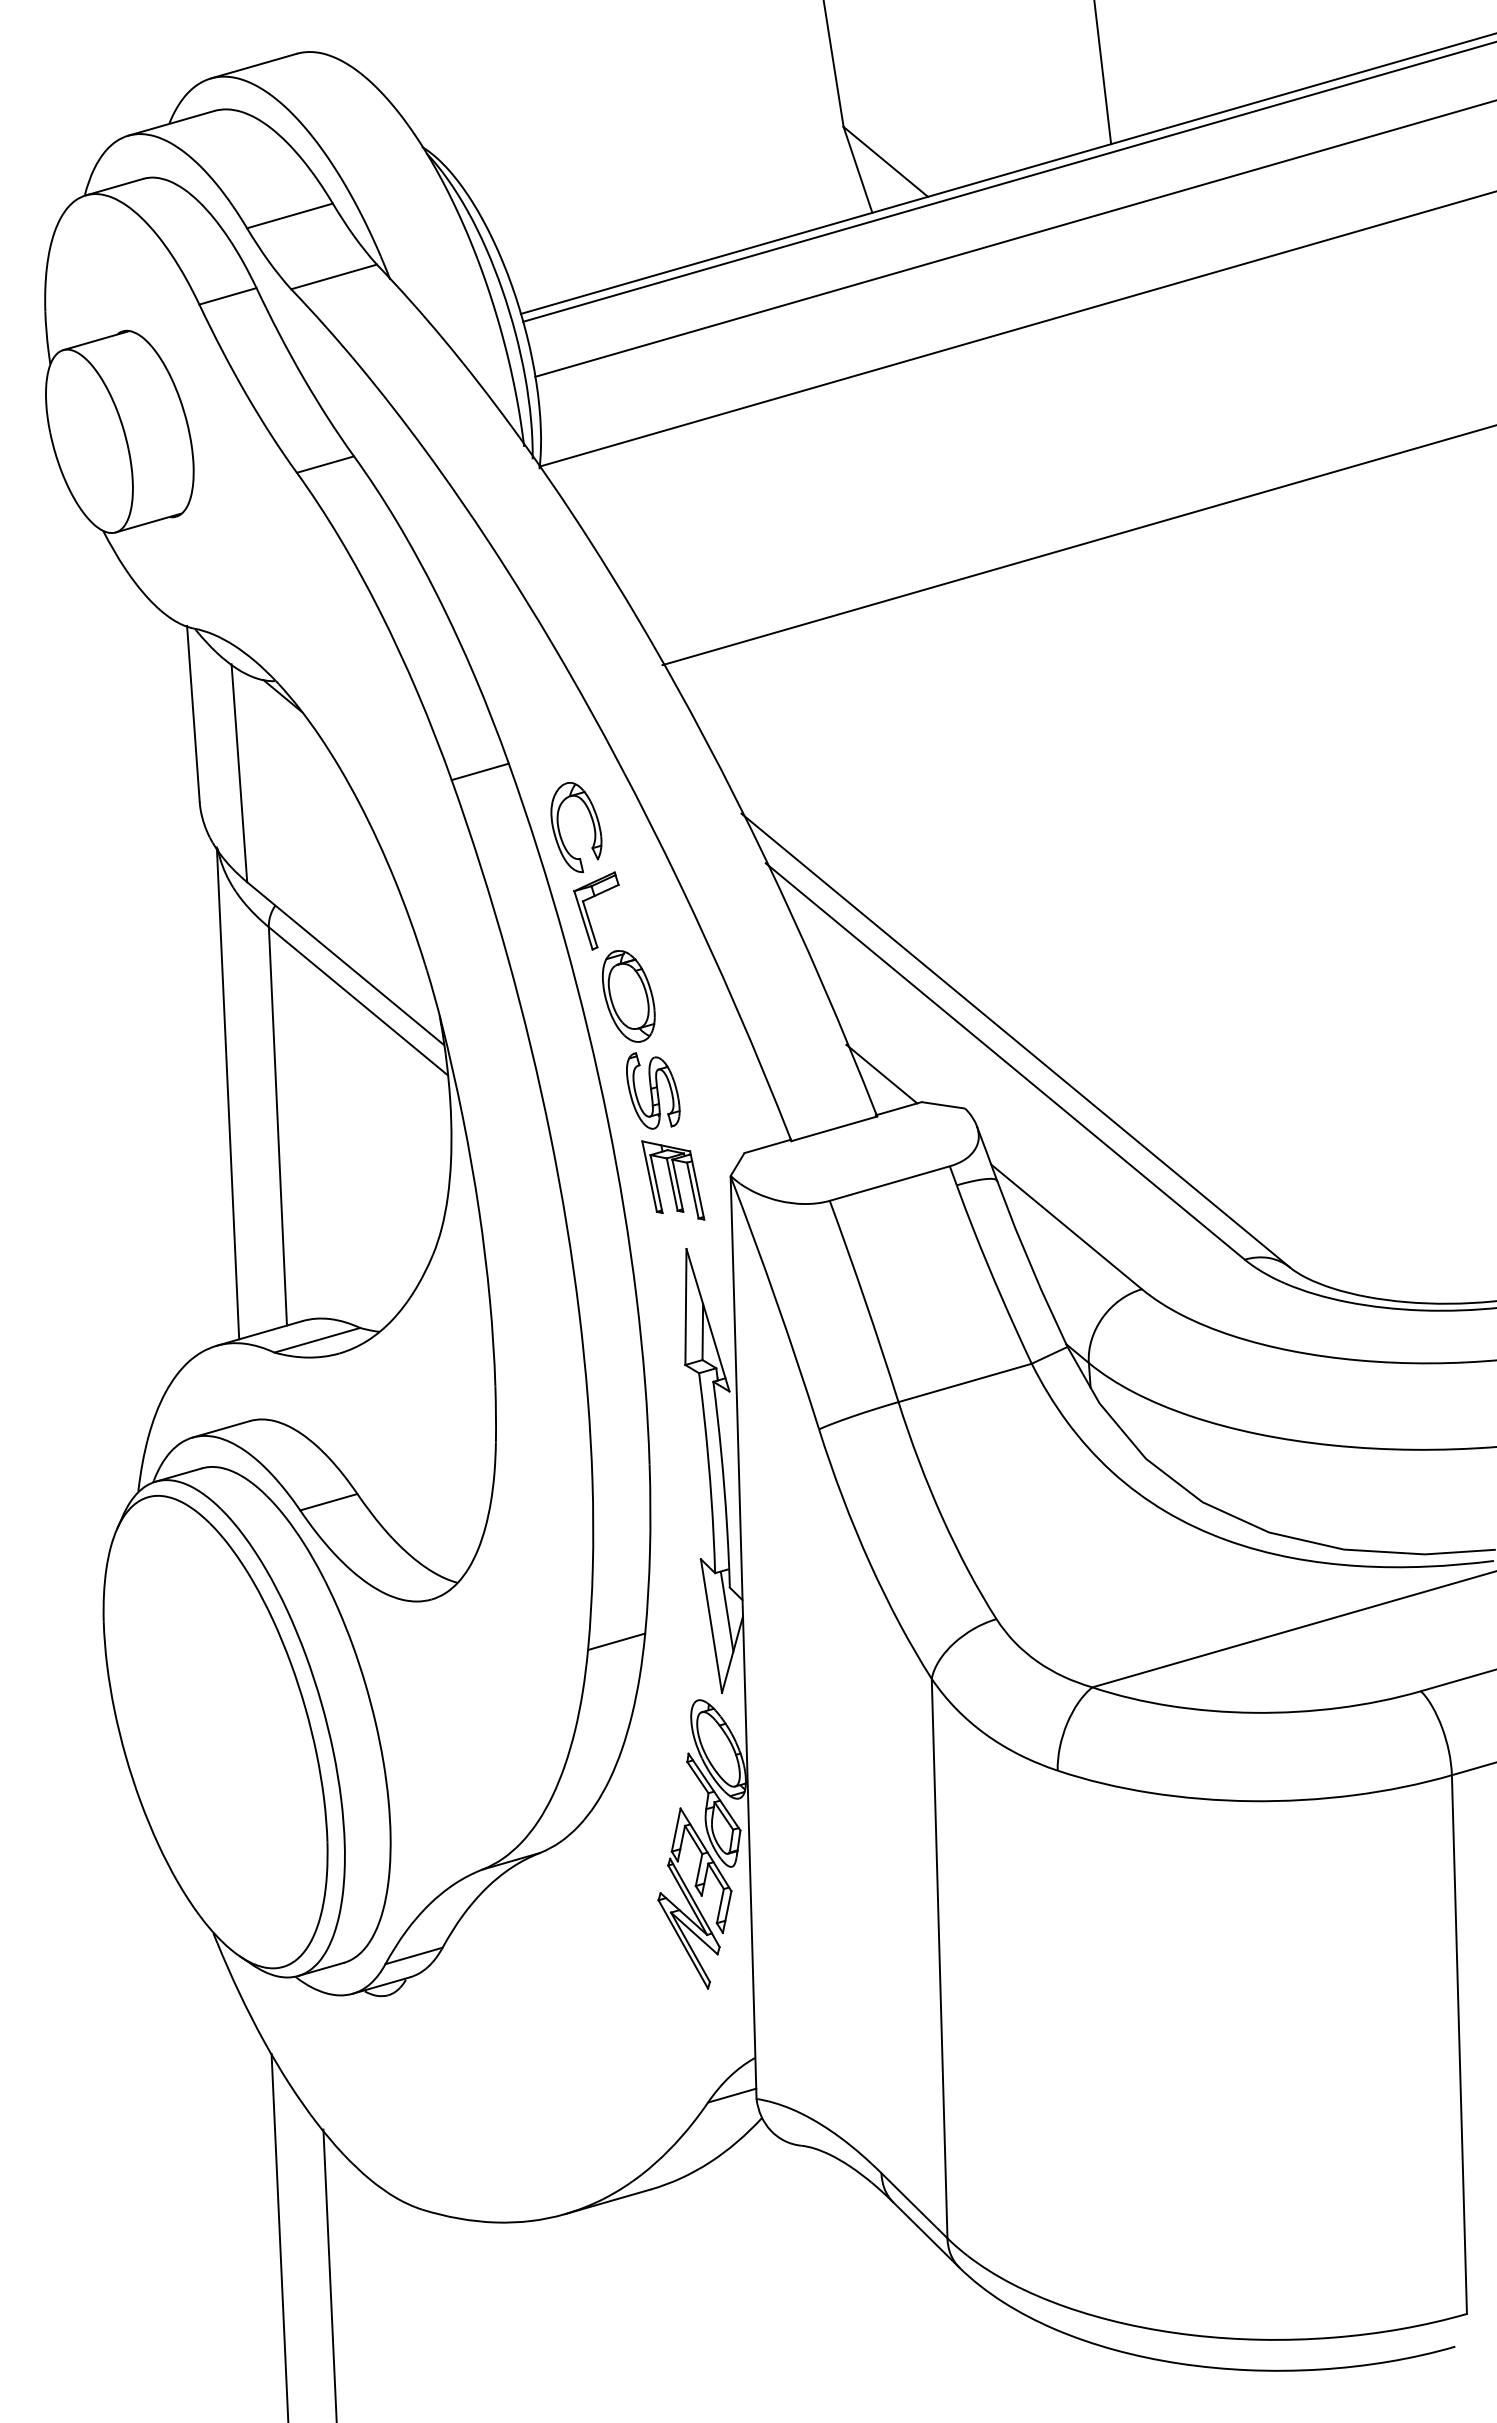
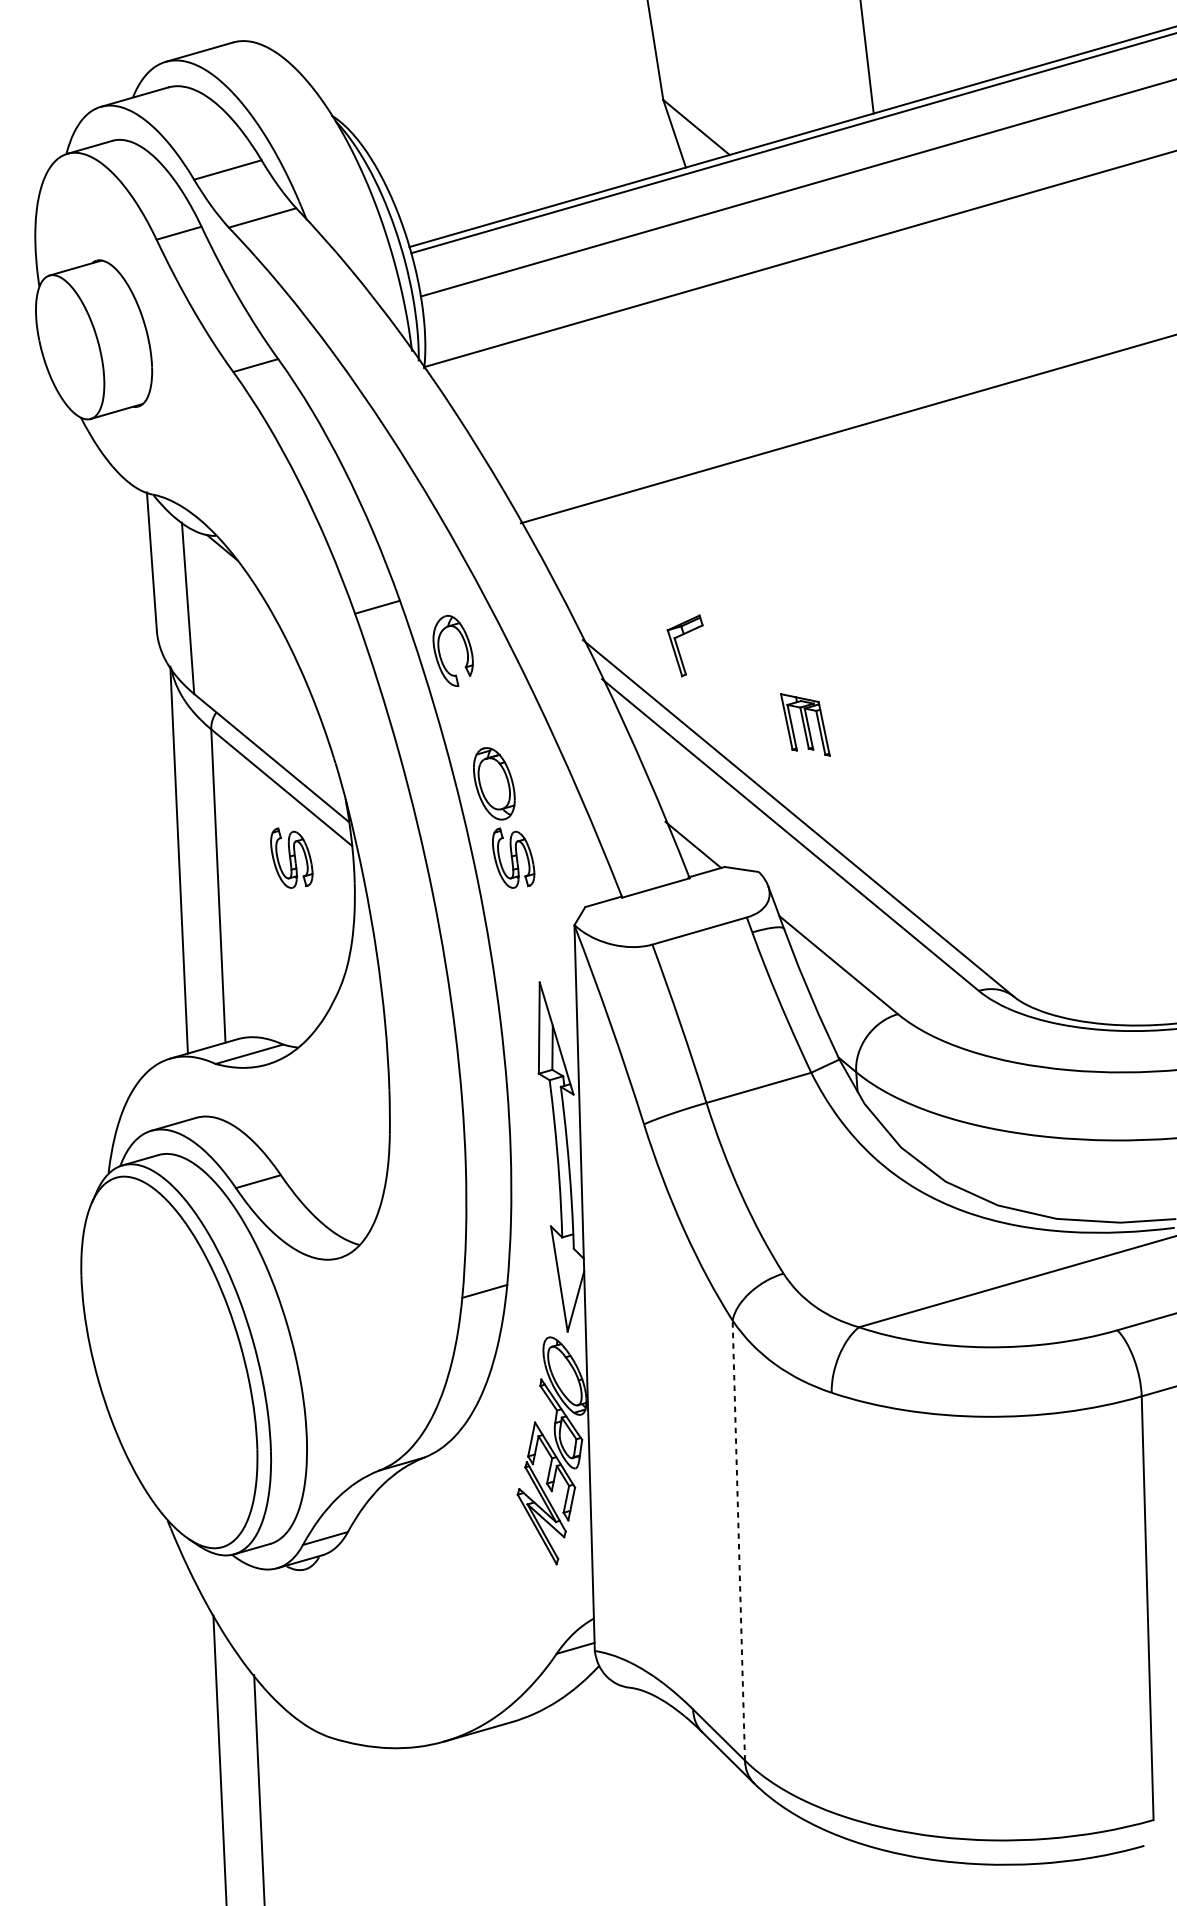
part: (587, 911) -> (678, 646), moved
part: (371, 1090) -> (291, 857), added
part: (673, 1180) -> (805, 724), moved
line: (726, 1611) -> (571, 1267), removed
line: (939, 1958) -> (738, 1540), solid -> dashed

